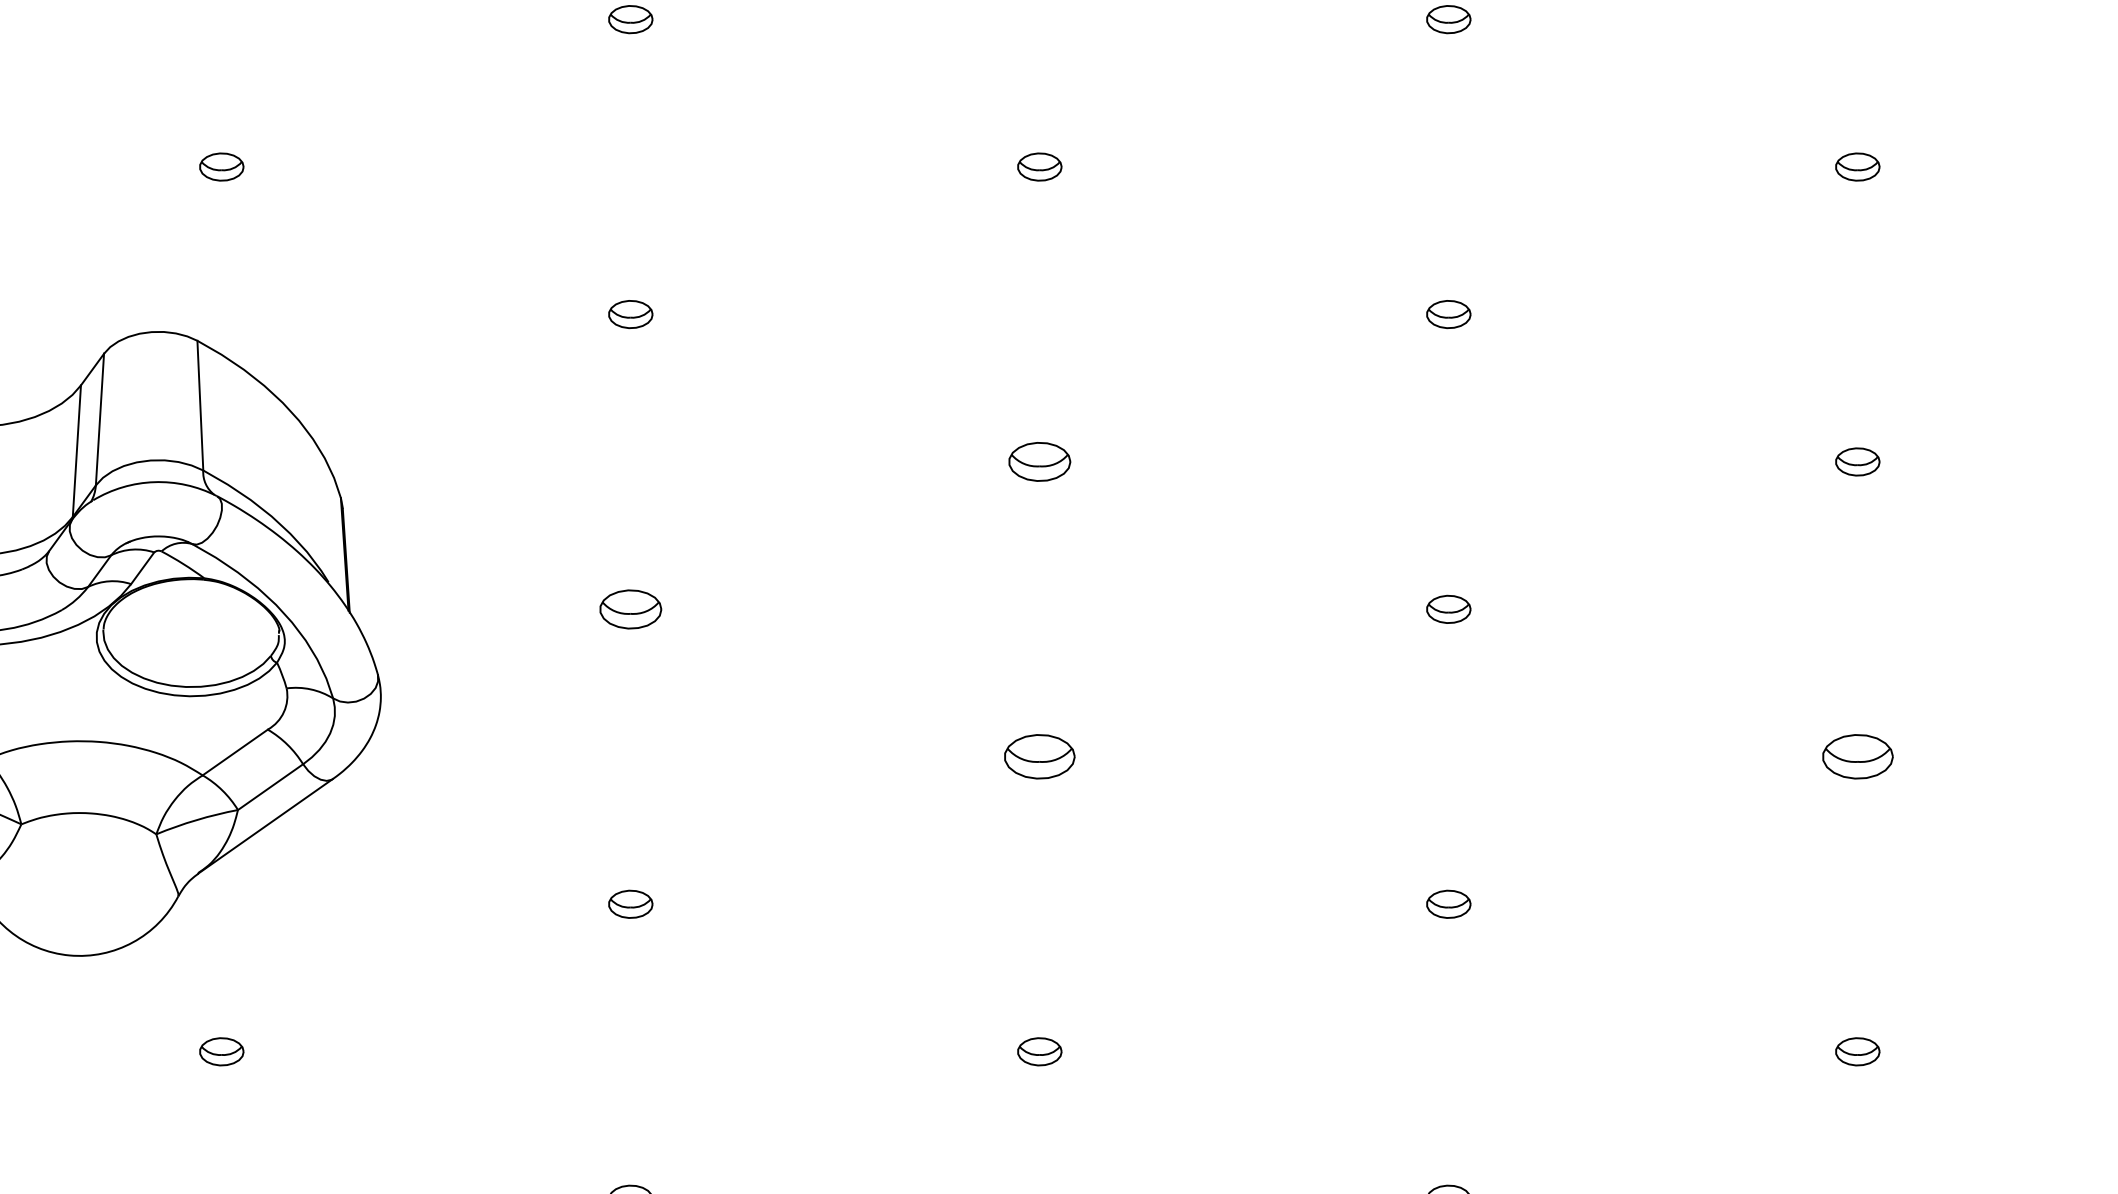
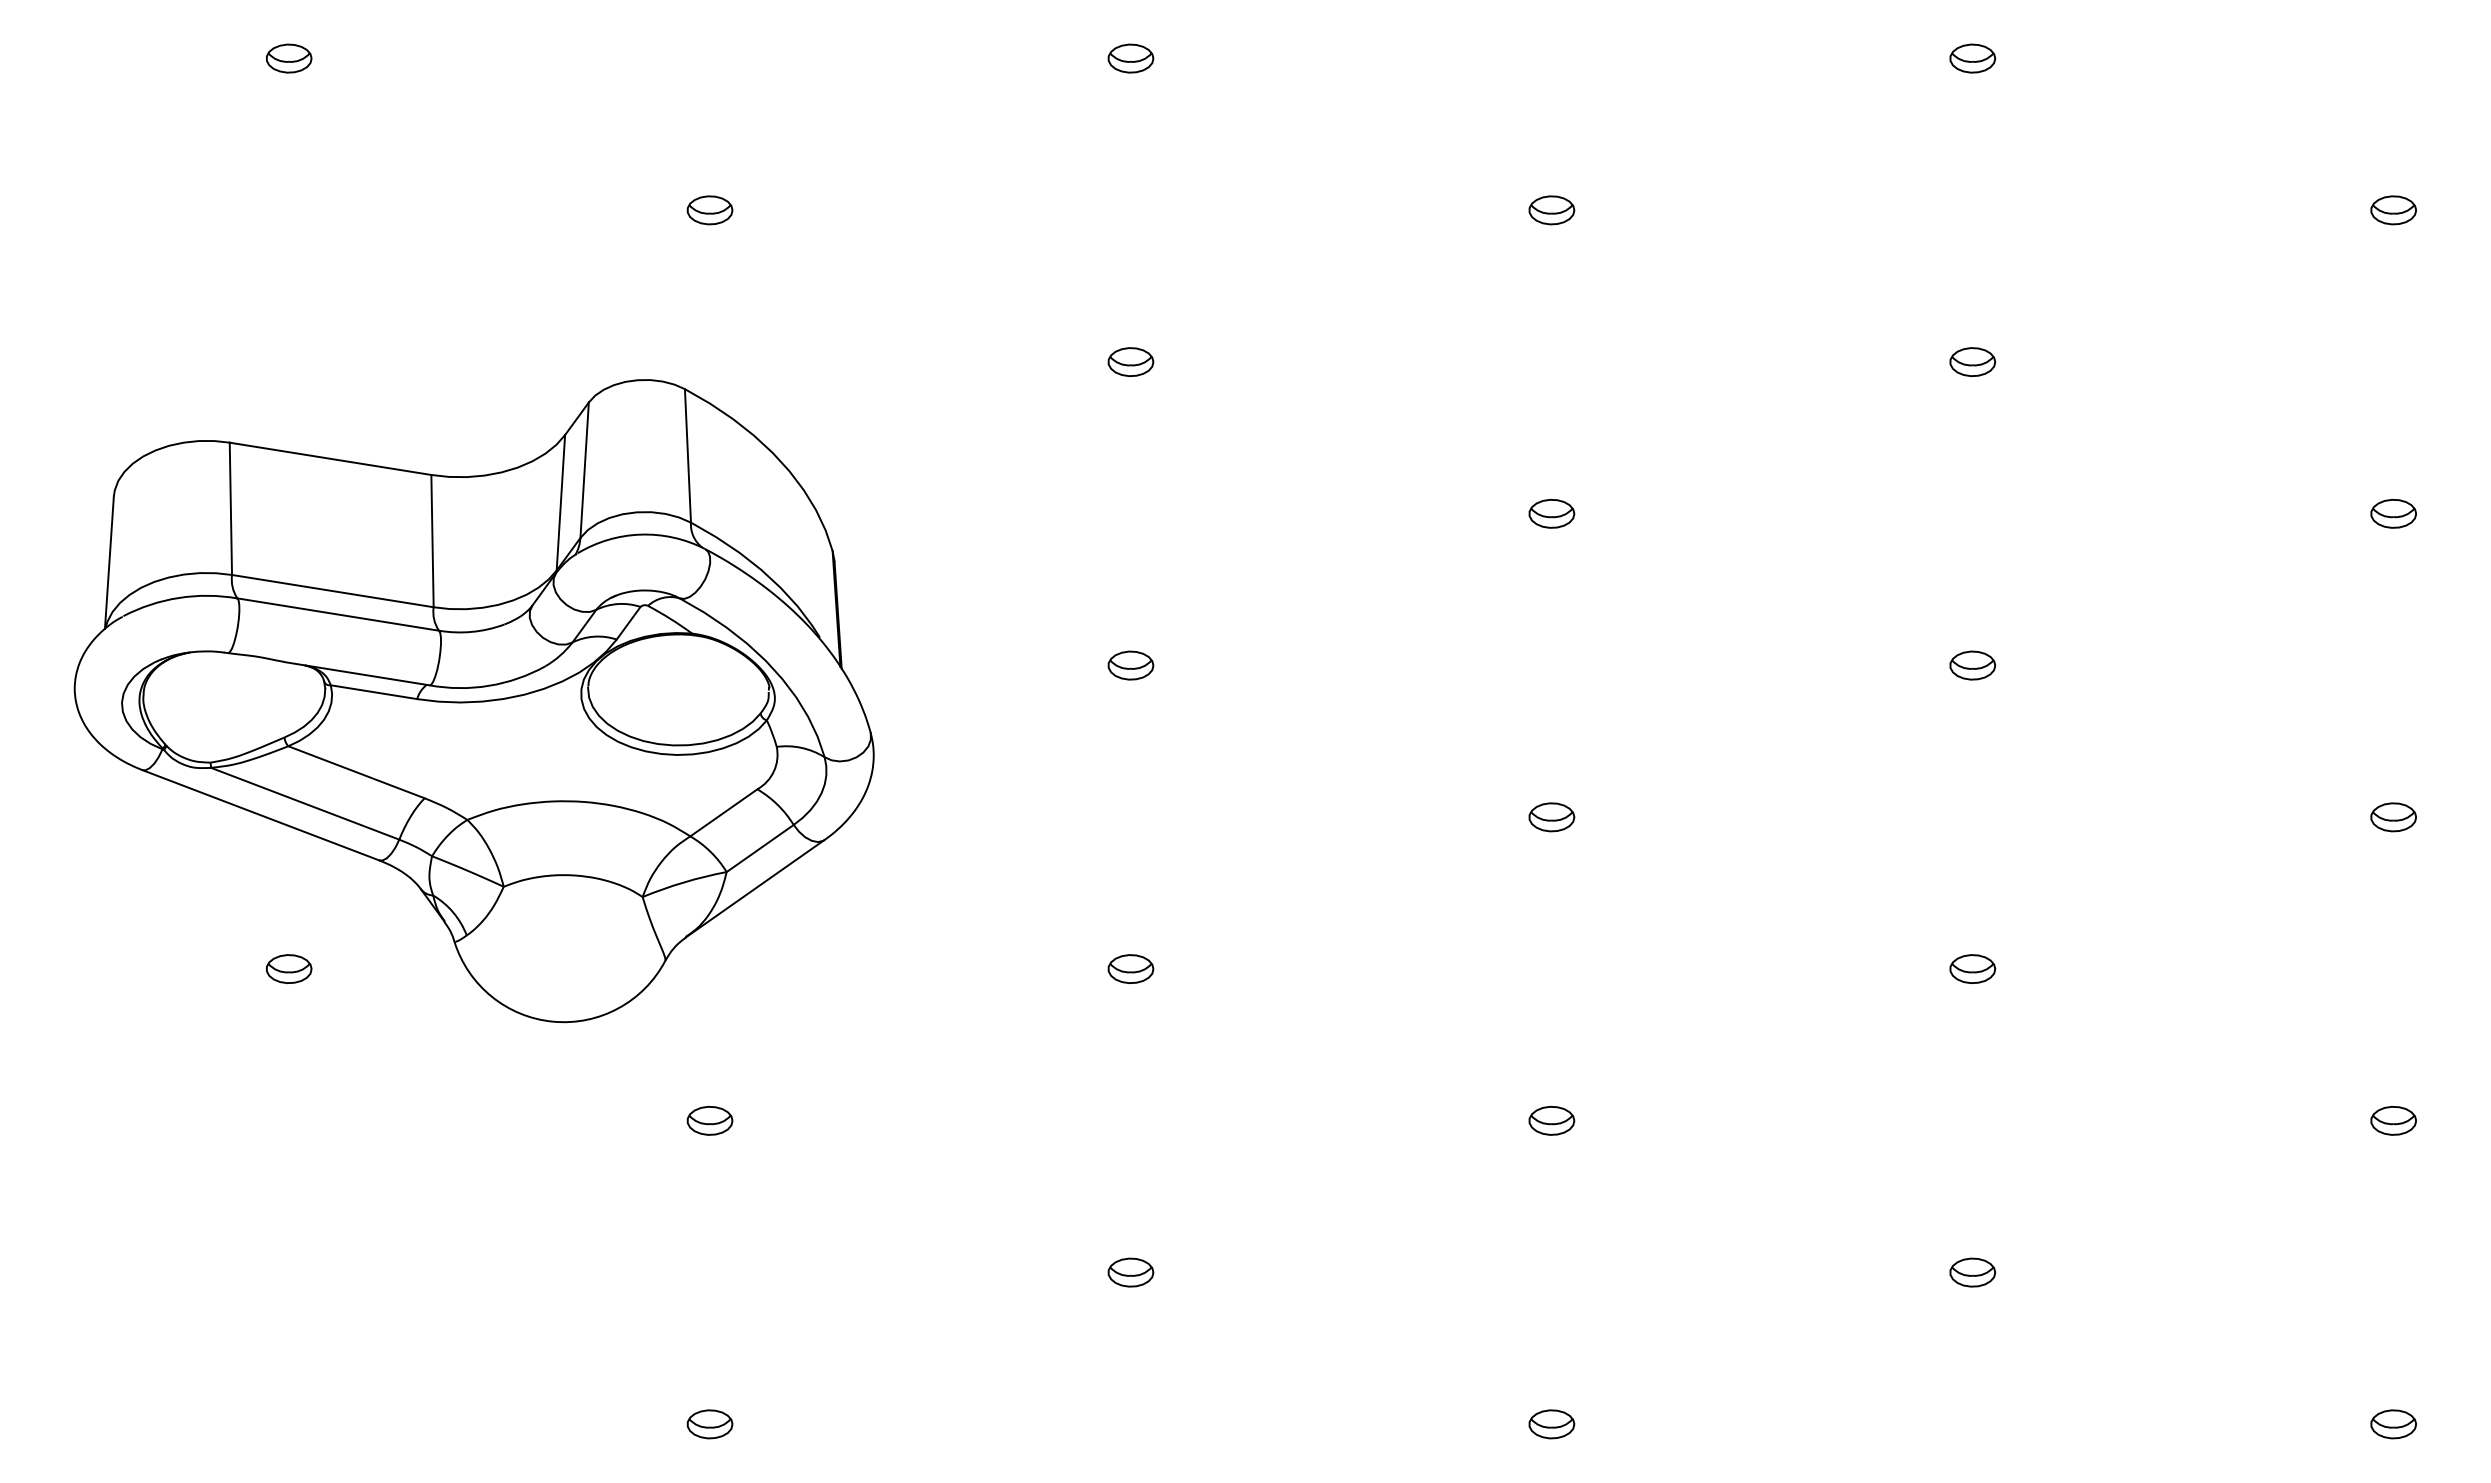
part: (1039, 461) -> (1551, 513), size x0.71
part: (630, 609) -> (1130, 665), size x0.71
part: (1039, 757) -> (1551, 817), size x0.62
part: (1857, 757) -> (2393, 817), size x0.62

